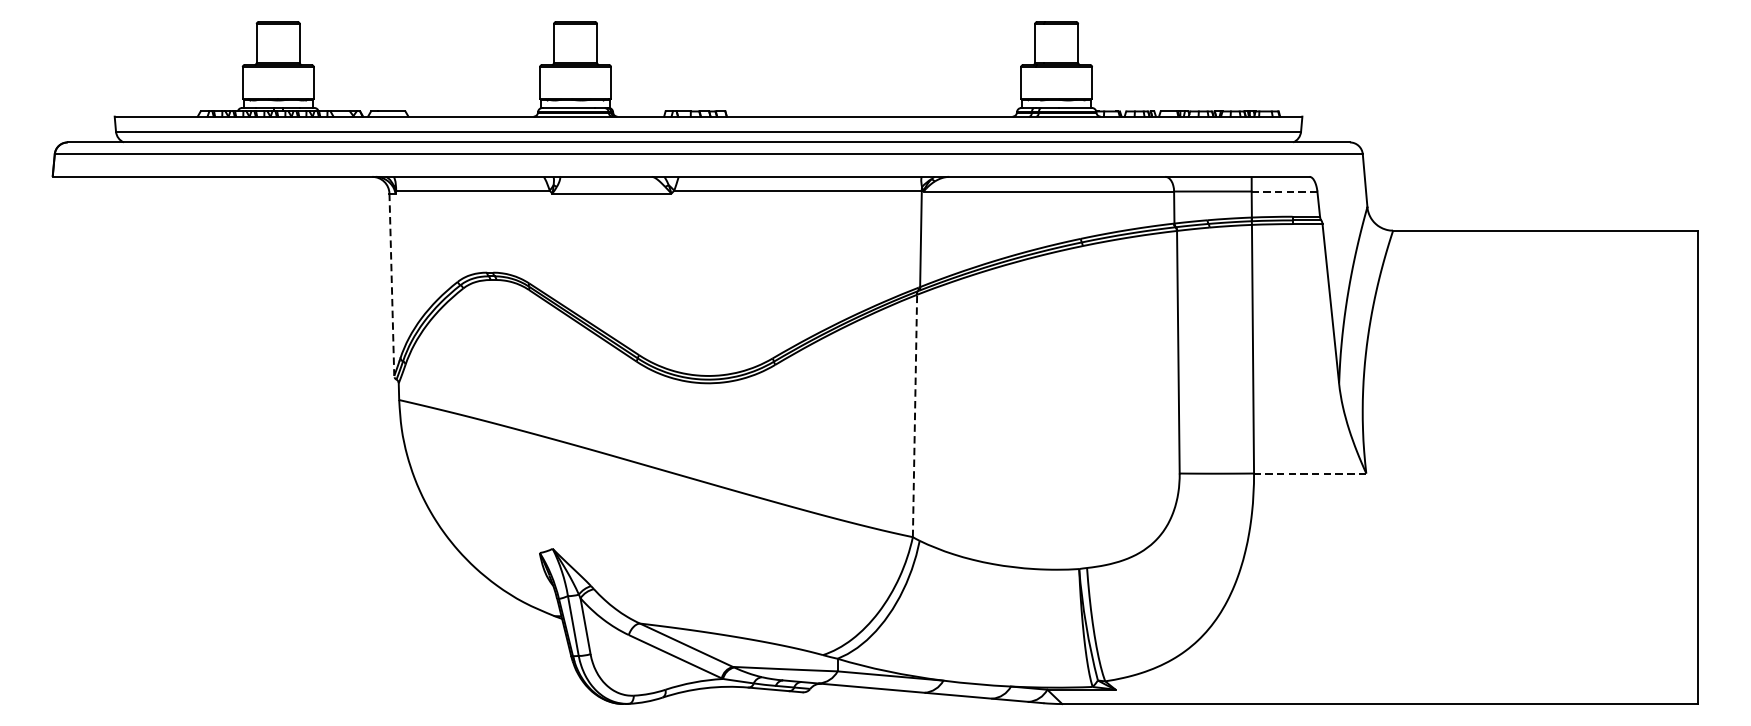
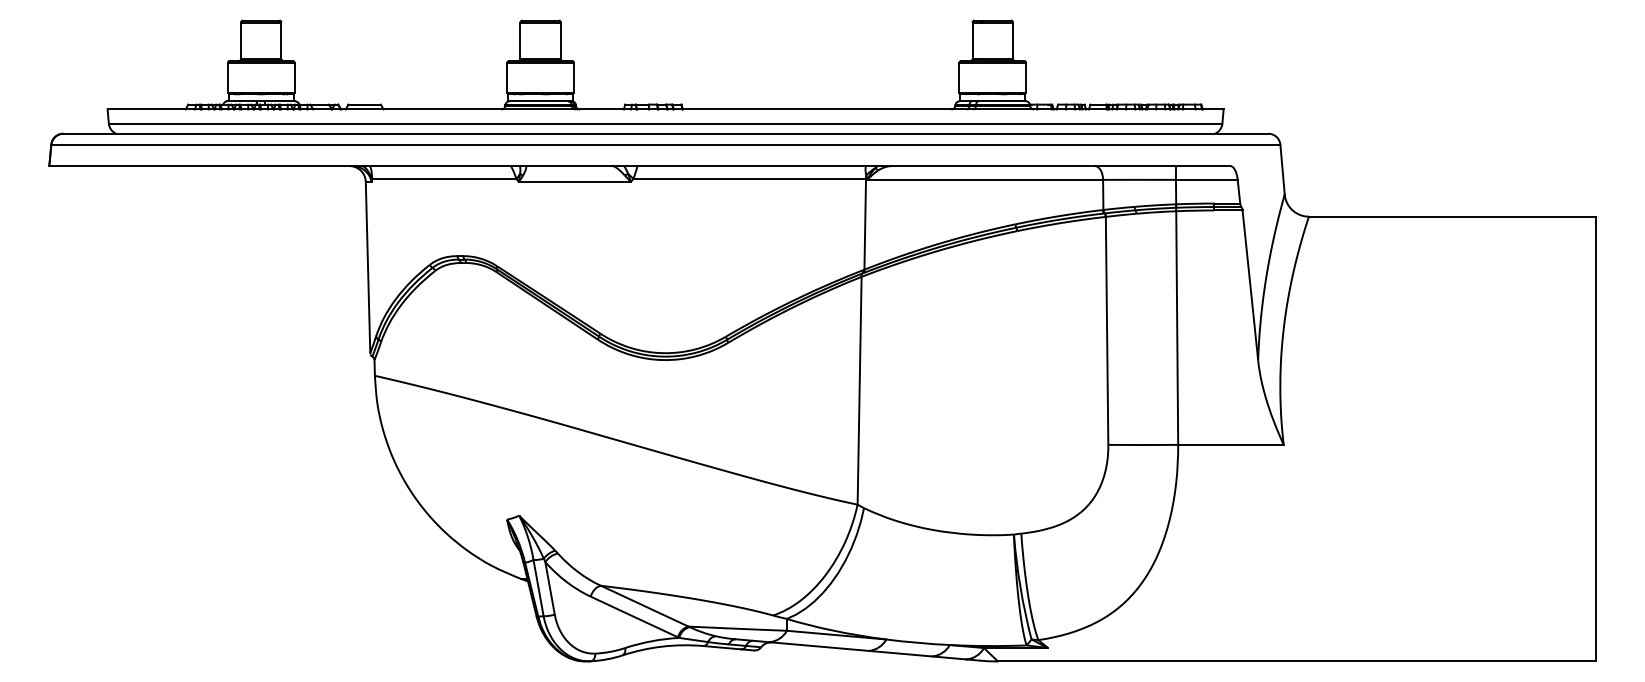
line: (1284, 191) -> (1206, 179), dashed -> solid
line: (392, 284) -> (368, 267), dashed -> solid
line: (914, 415) -> (859, 390), dashed -> solid
line: (1309, 473) -> (1230, 444), dashed -> solid

